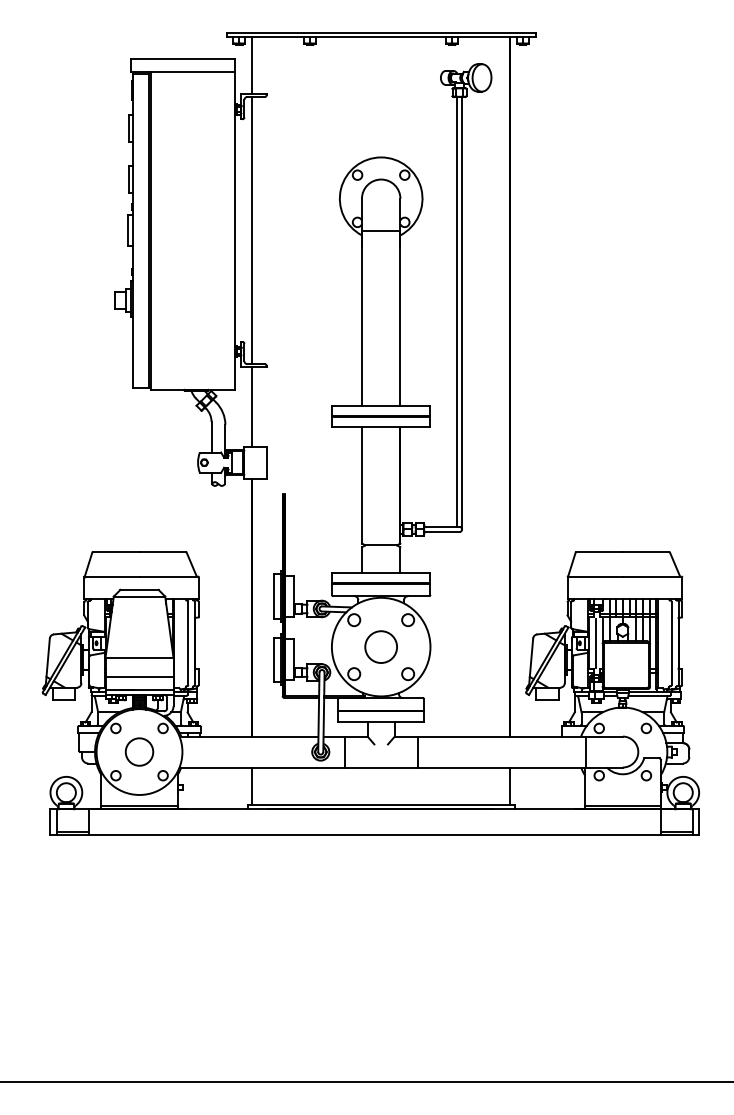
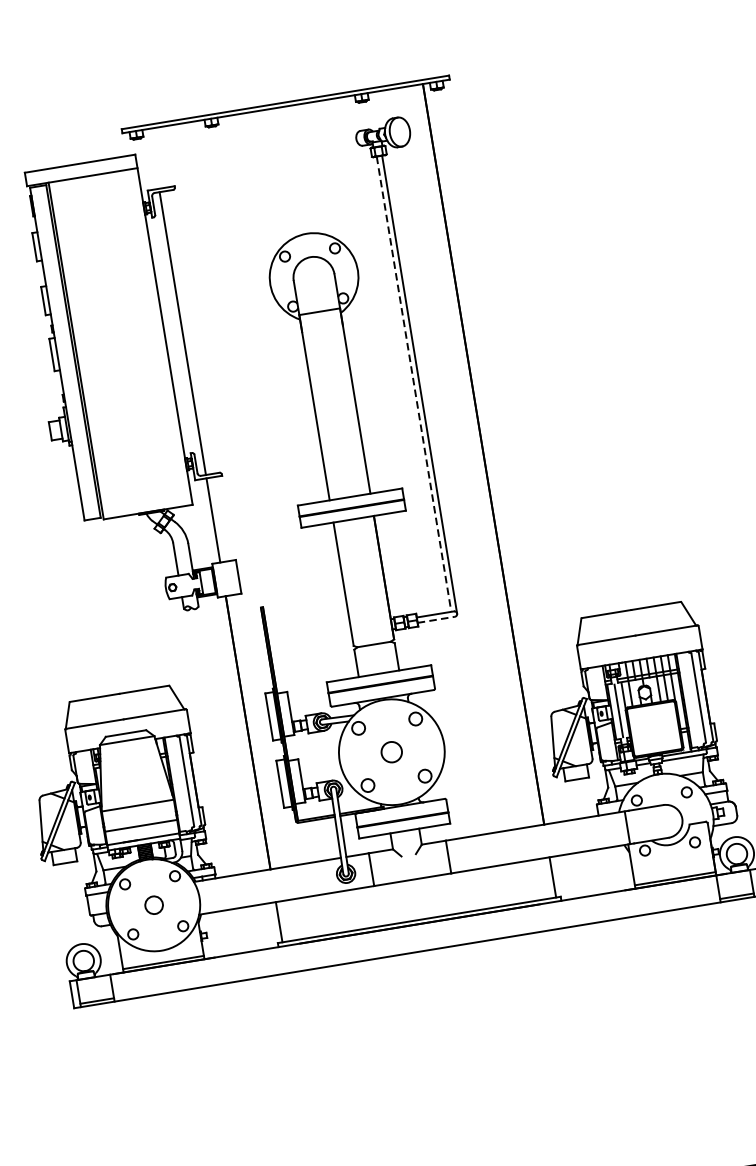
line: (251, 65) -> (153, 158), removed
line: (457, 311) -> (414, 383), solid -> dashed
line: (442, 532) -> (436, 620), solid -> dashed
circle: (380, 646) -> (391, 751), size x0.6
circle: (139, 751) -> (154, 904), size x0.6

